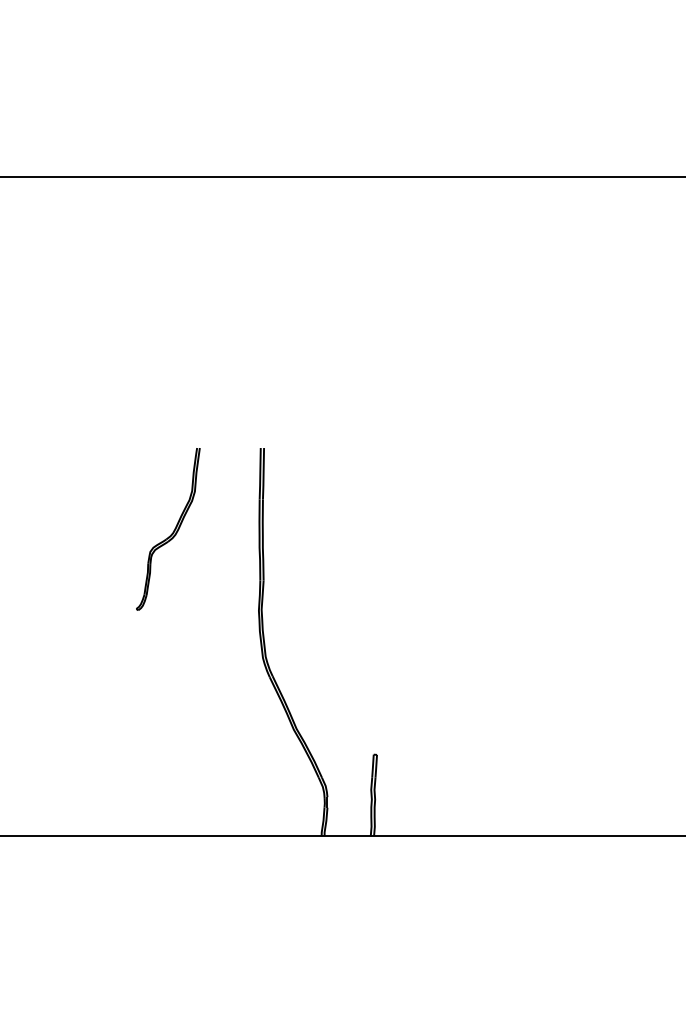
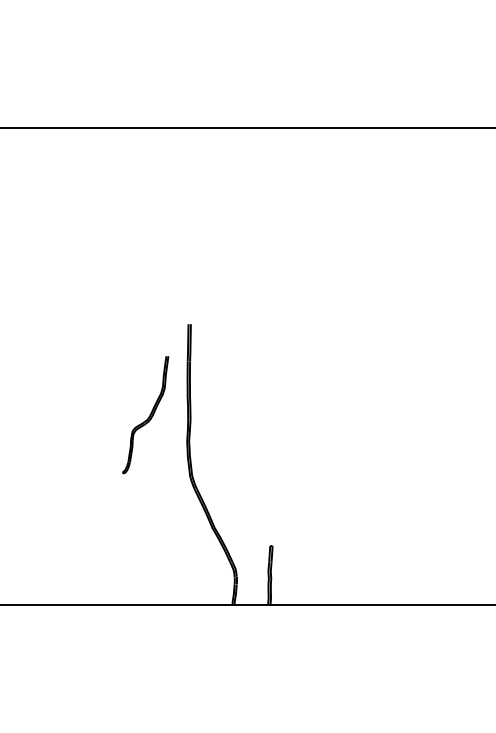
part: (168, 530) -> (145, 415), moved

